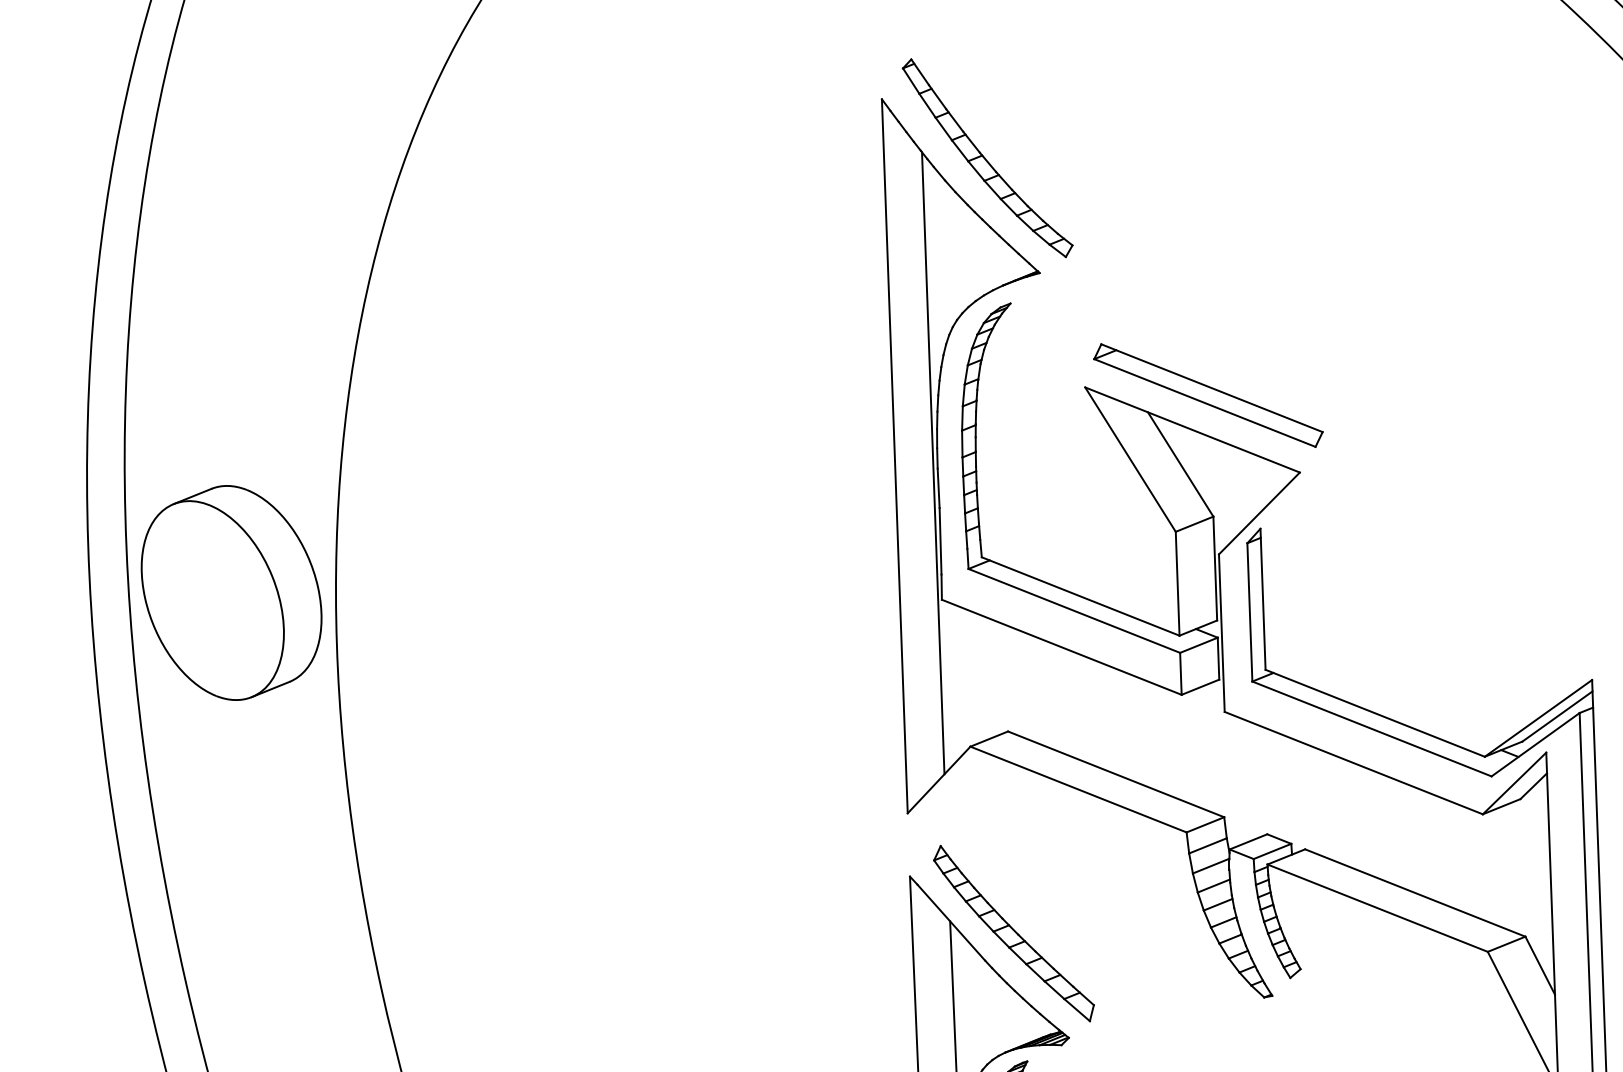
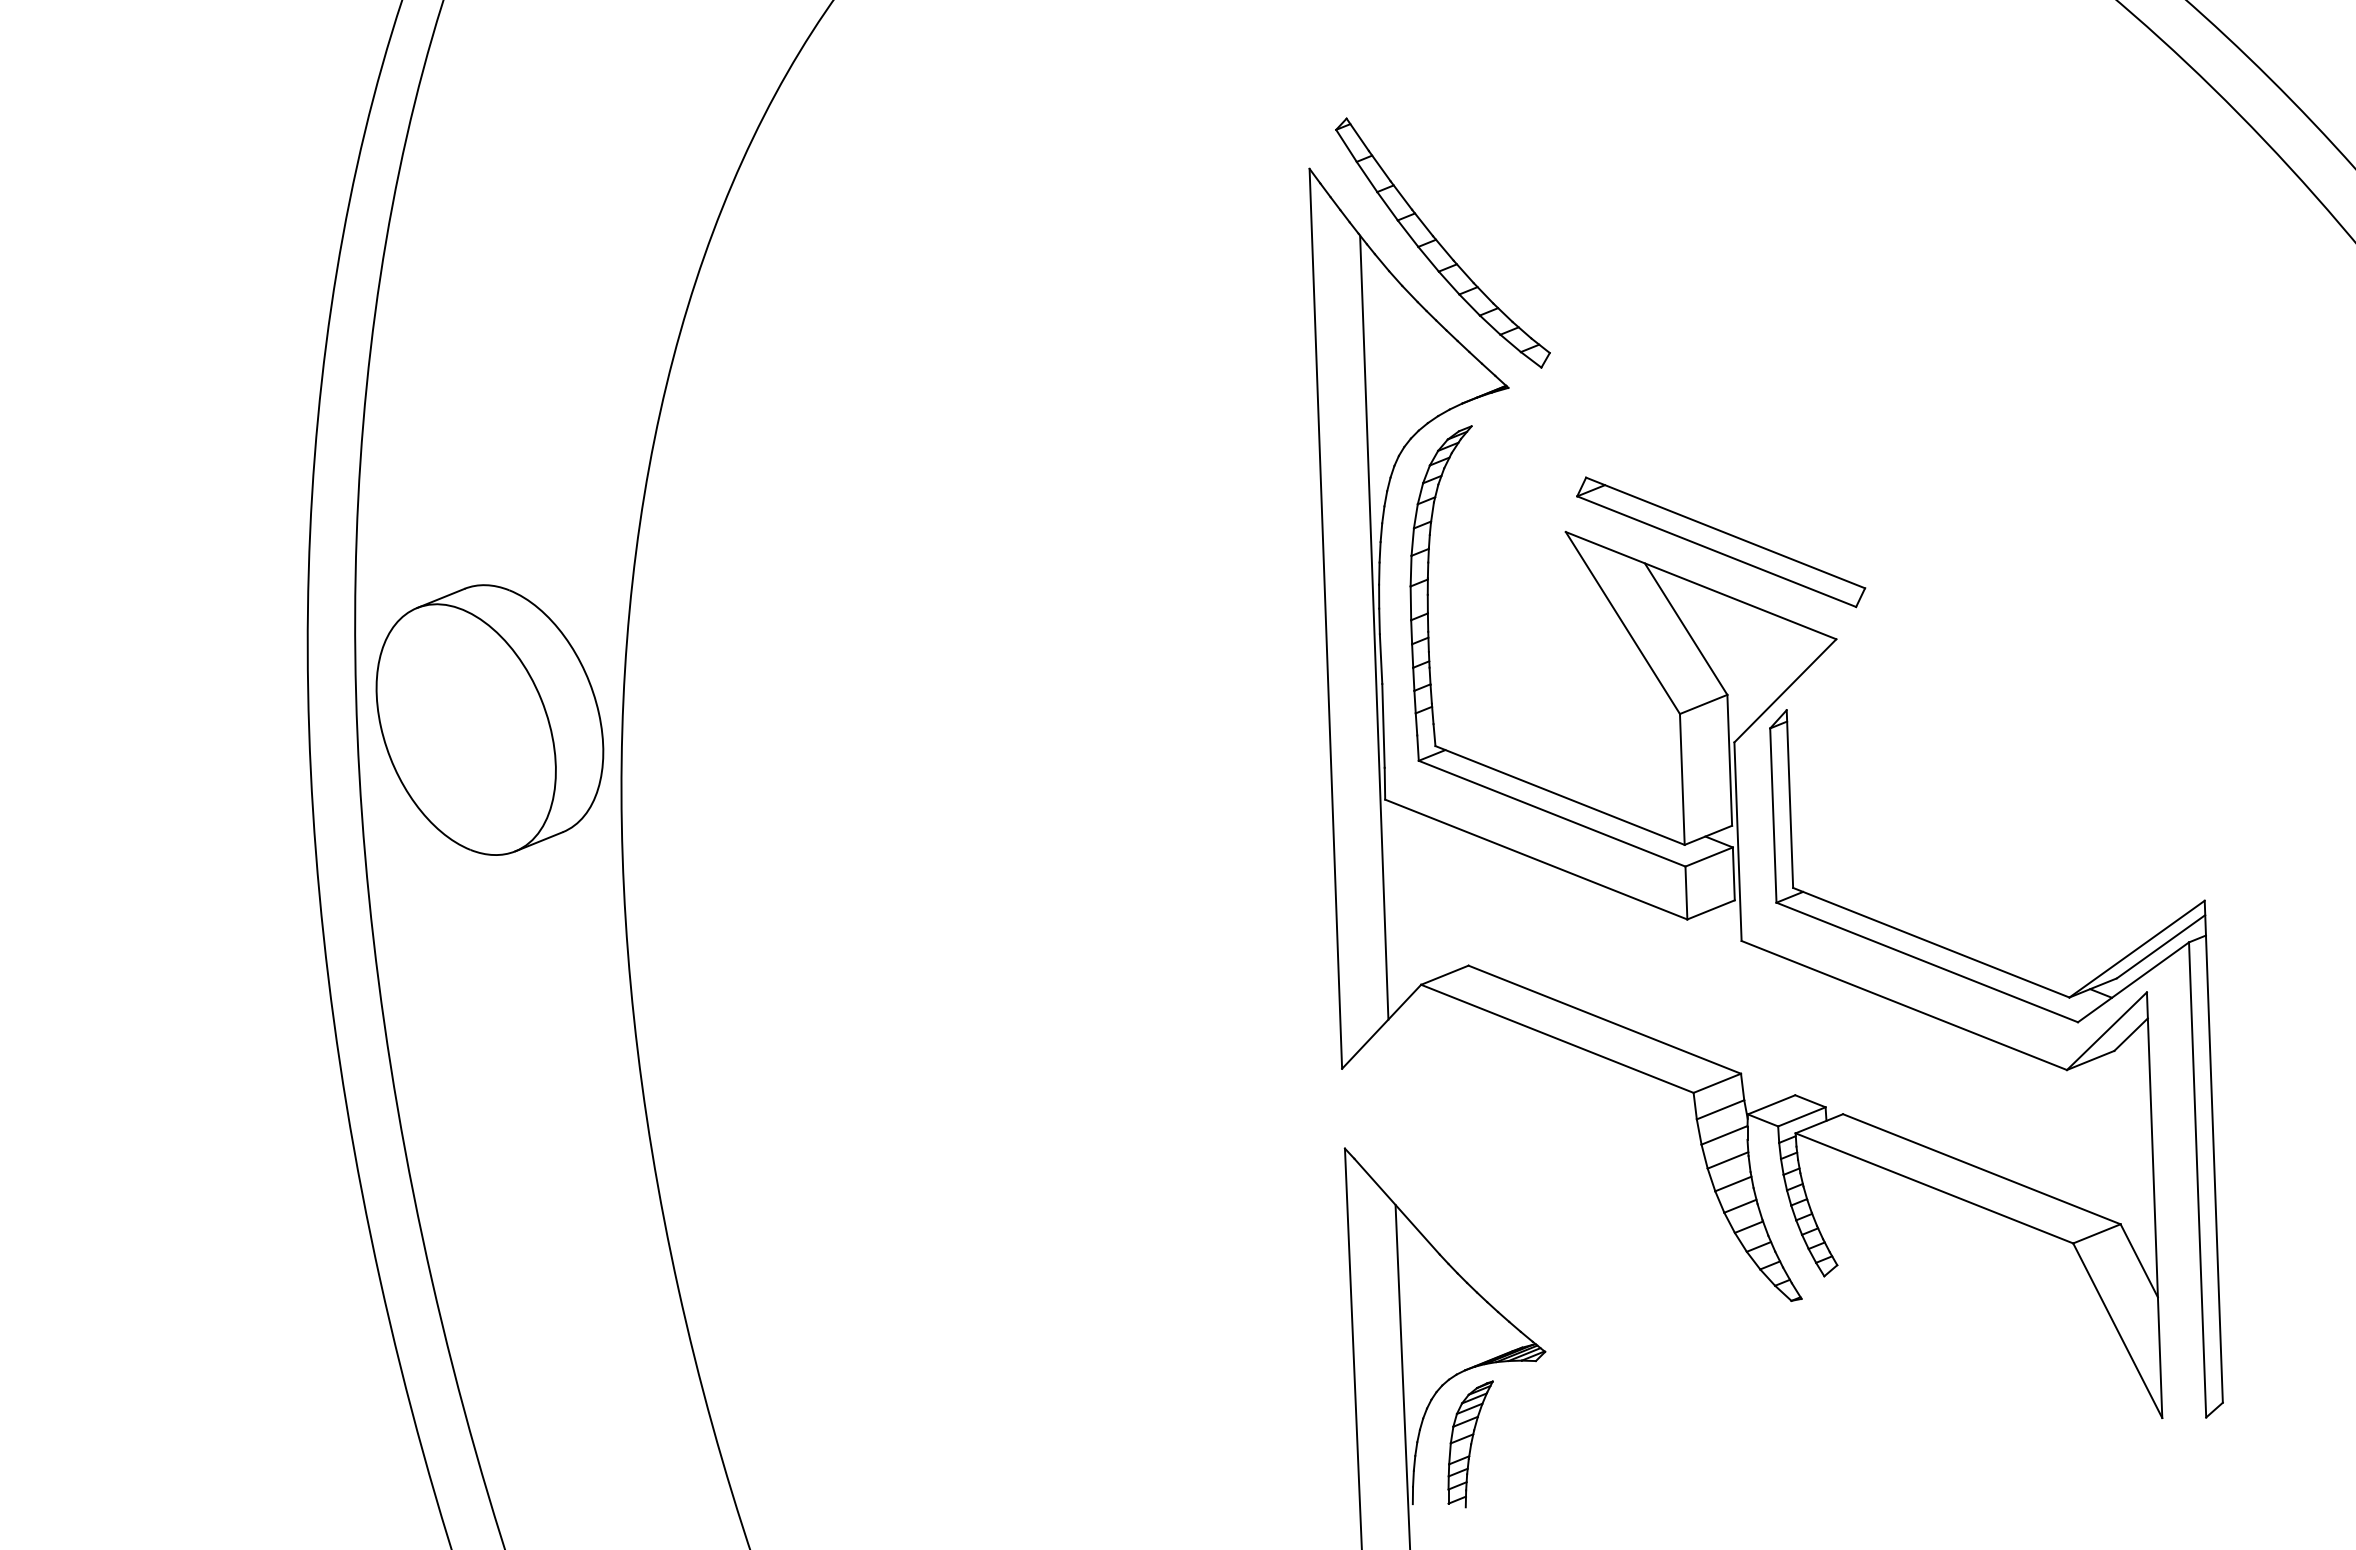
part: (231, 592) -> (489, 719), moved
part: (1013, 933) -> (1475, 1220), removed

